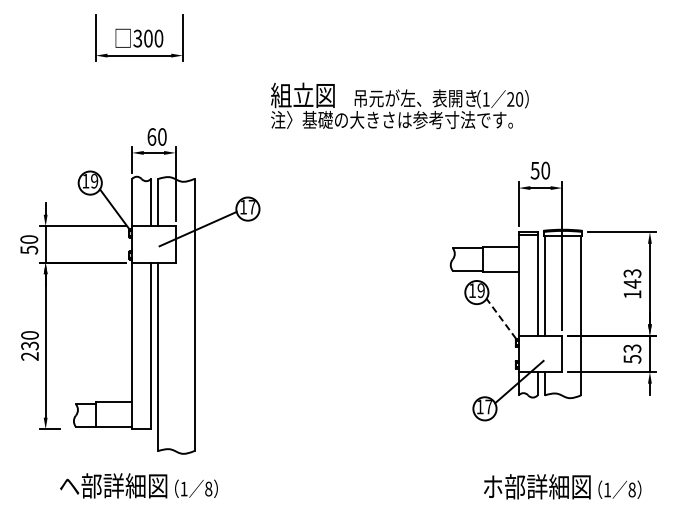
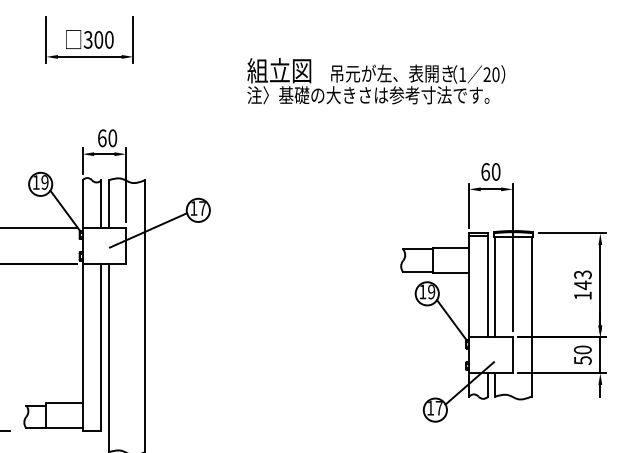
text: (399, 105) -> (375, 80), moved
text: (534, 170) -> (484, 171), 50 -> 60
line: (501, 318) -> (451, 319), dashed -> solid
text: (632, 348) -> (582, 349), 53 -> 50

